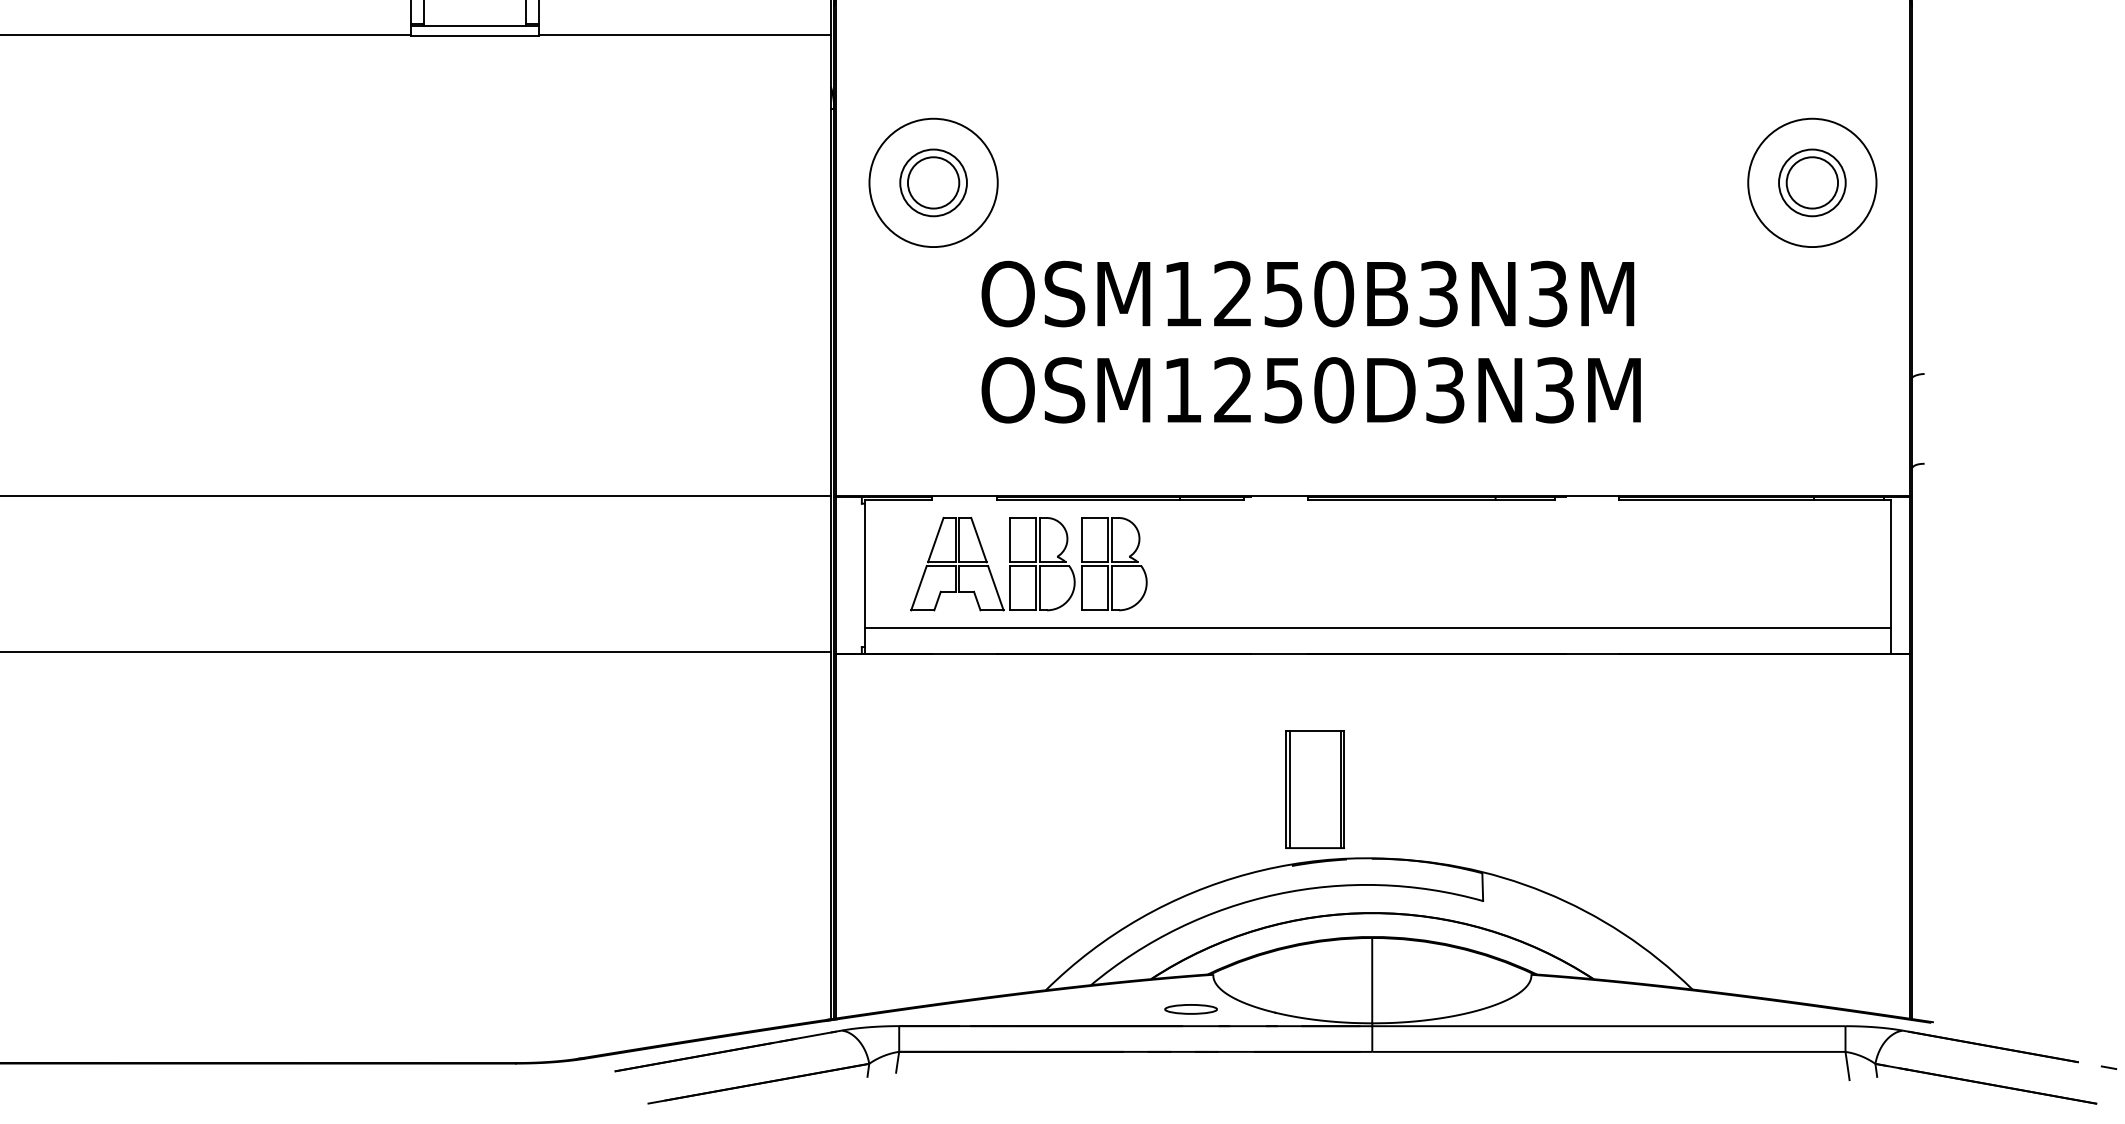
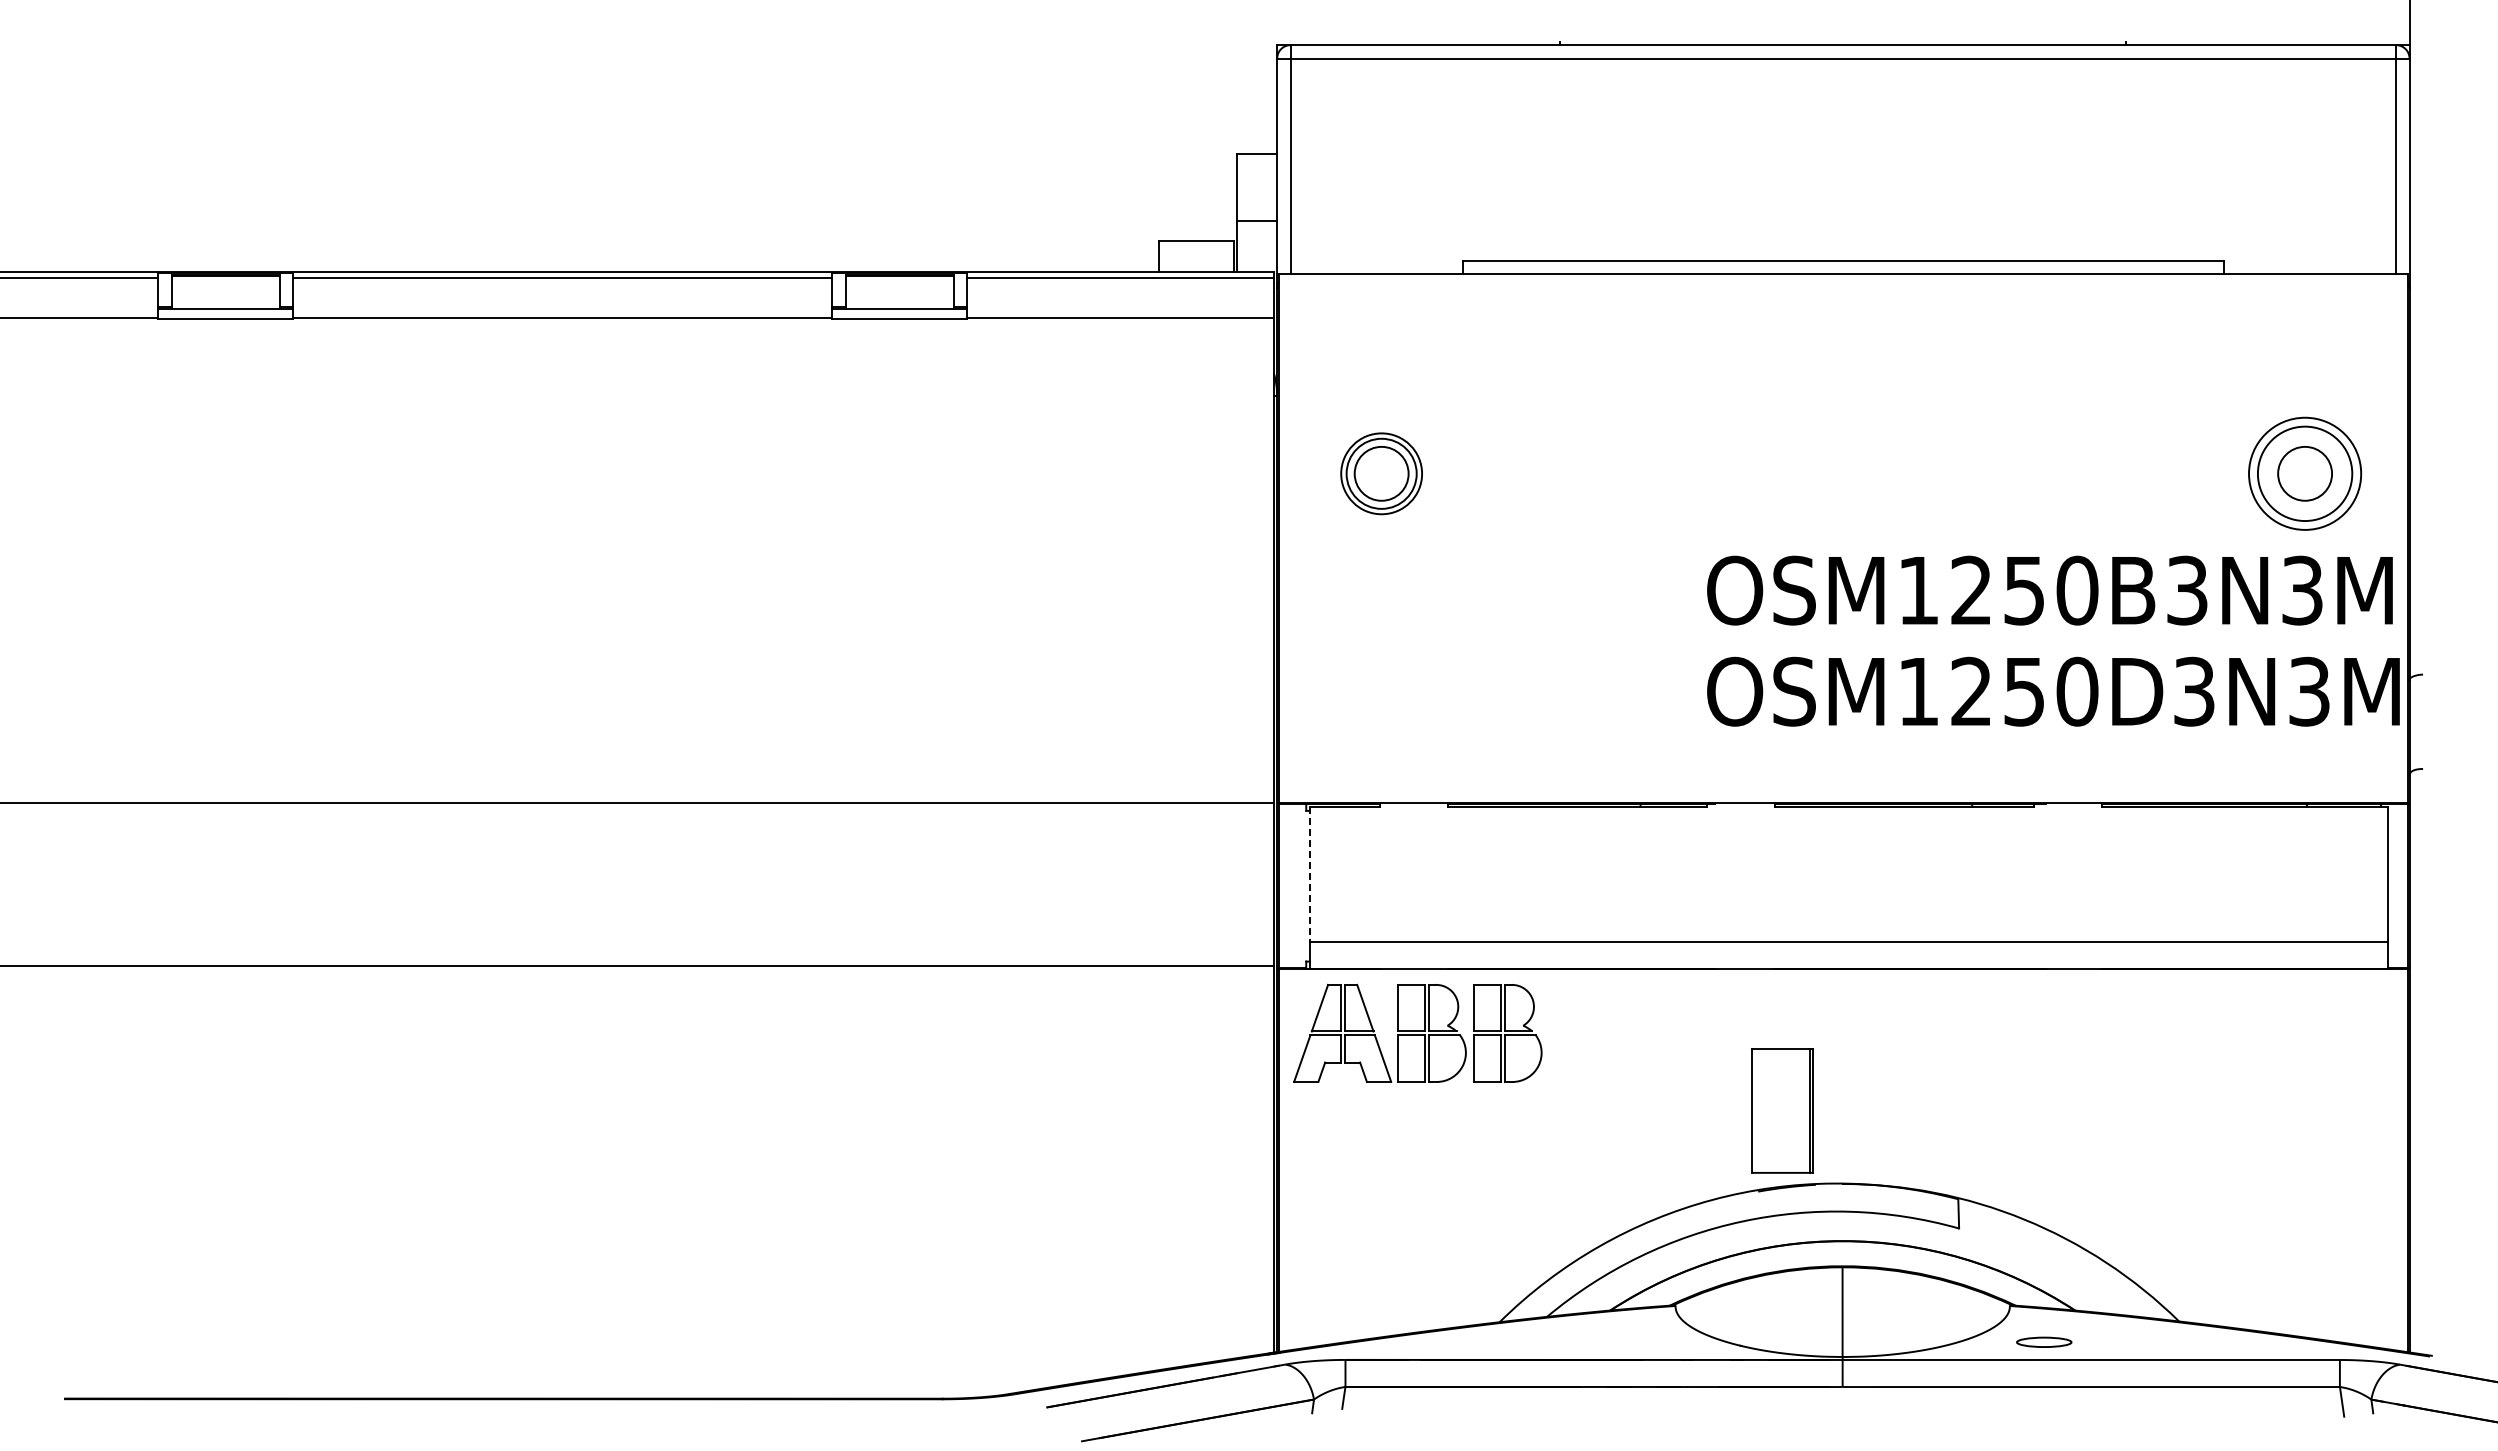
circle: (933, 182) -> (1381, 473), size x0.6
circle: (1811, 182) -> (2304, 473), size x0.7
circle: (1812, 182) -> (2305, 473), size x1.6
text: (1311, 341) -> (2053, 640), moved
part: (1028, 563) -> (1417, 1032), moved
line: (864, 564) -> (1309, 874), solid -> dashed
line: (1289, 788) -> (1755, 1110), removed
part: (1191, 1008) -> (2044, 1341), moved

